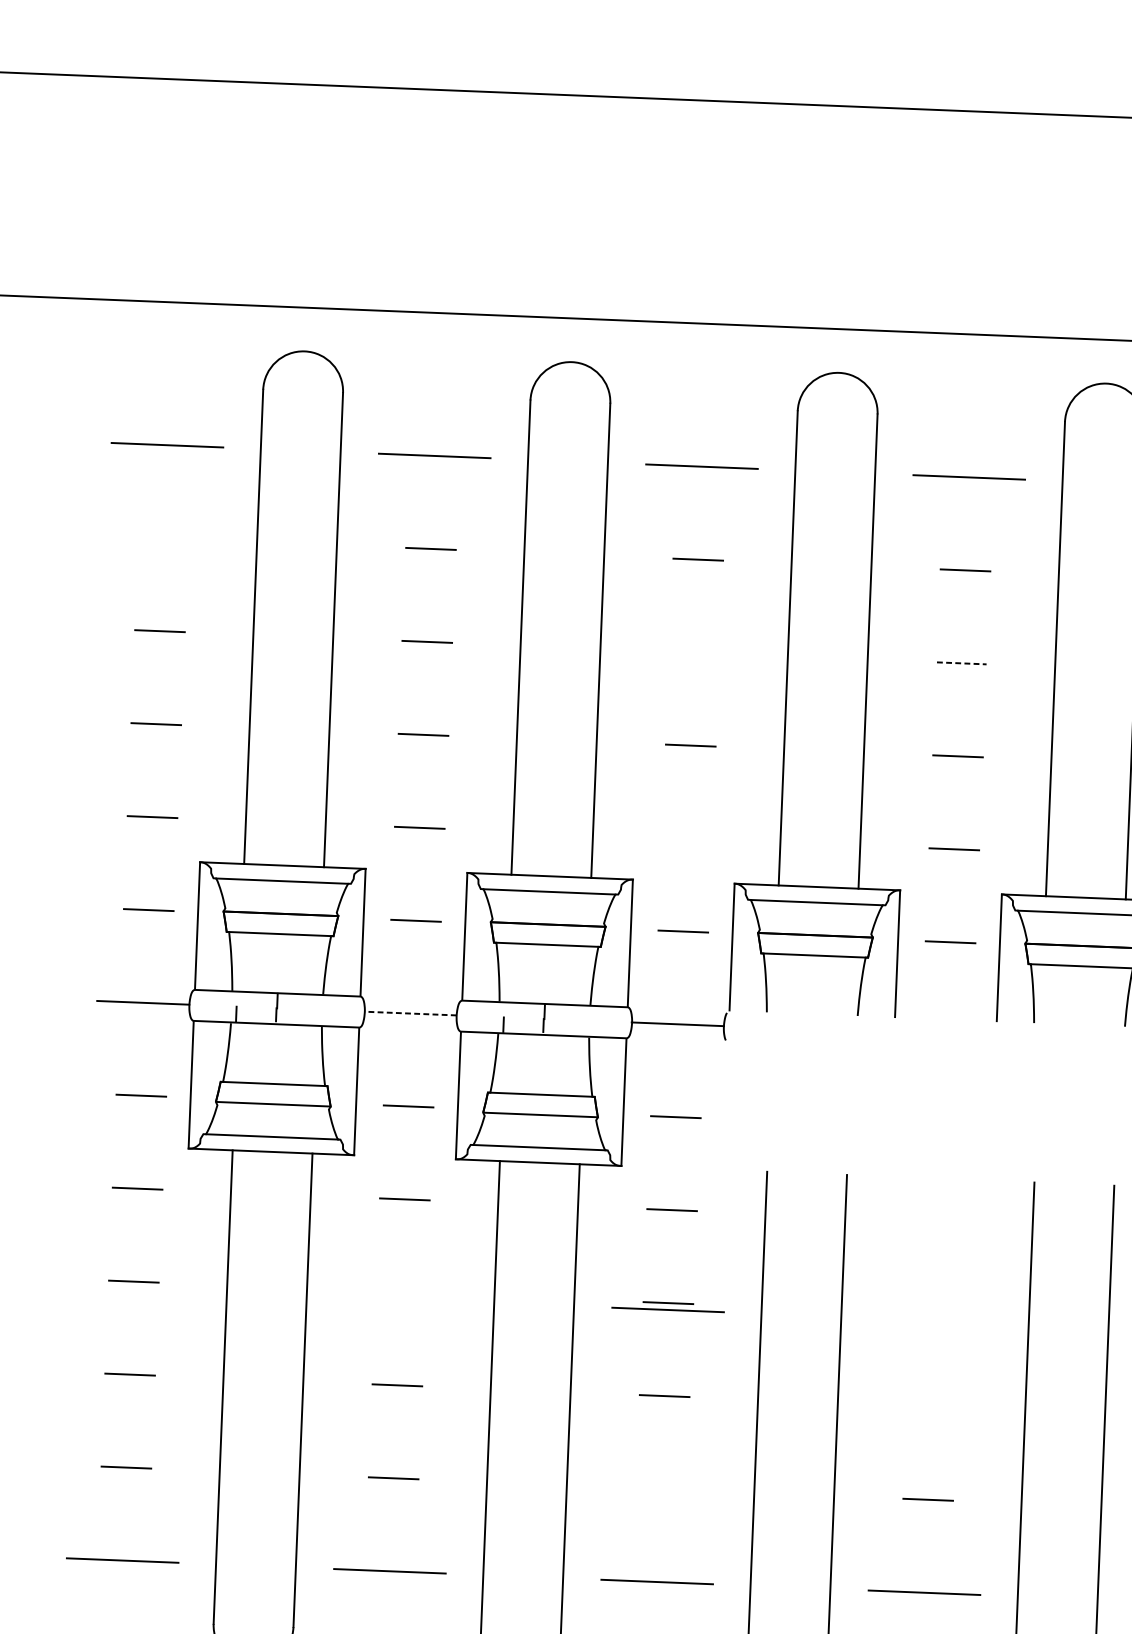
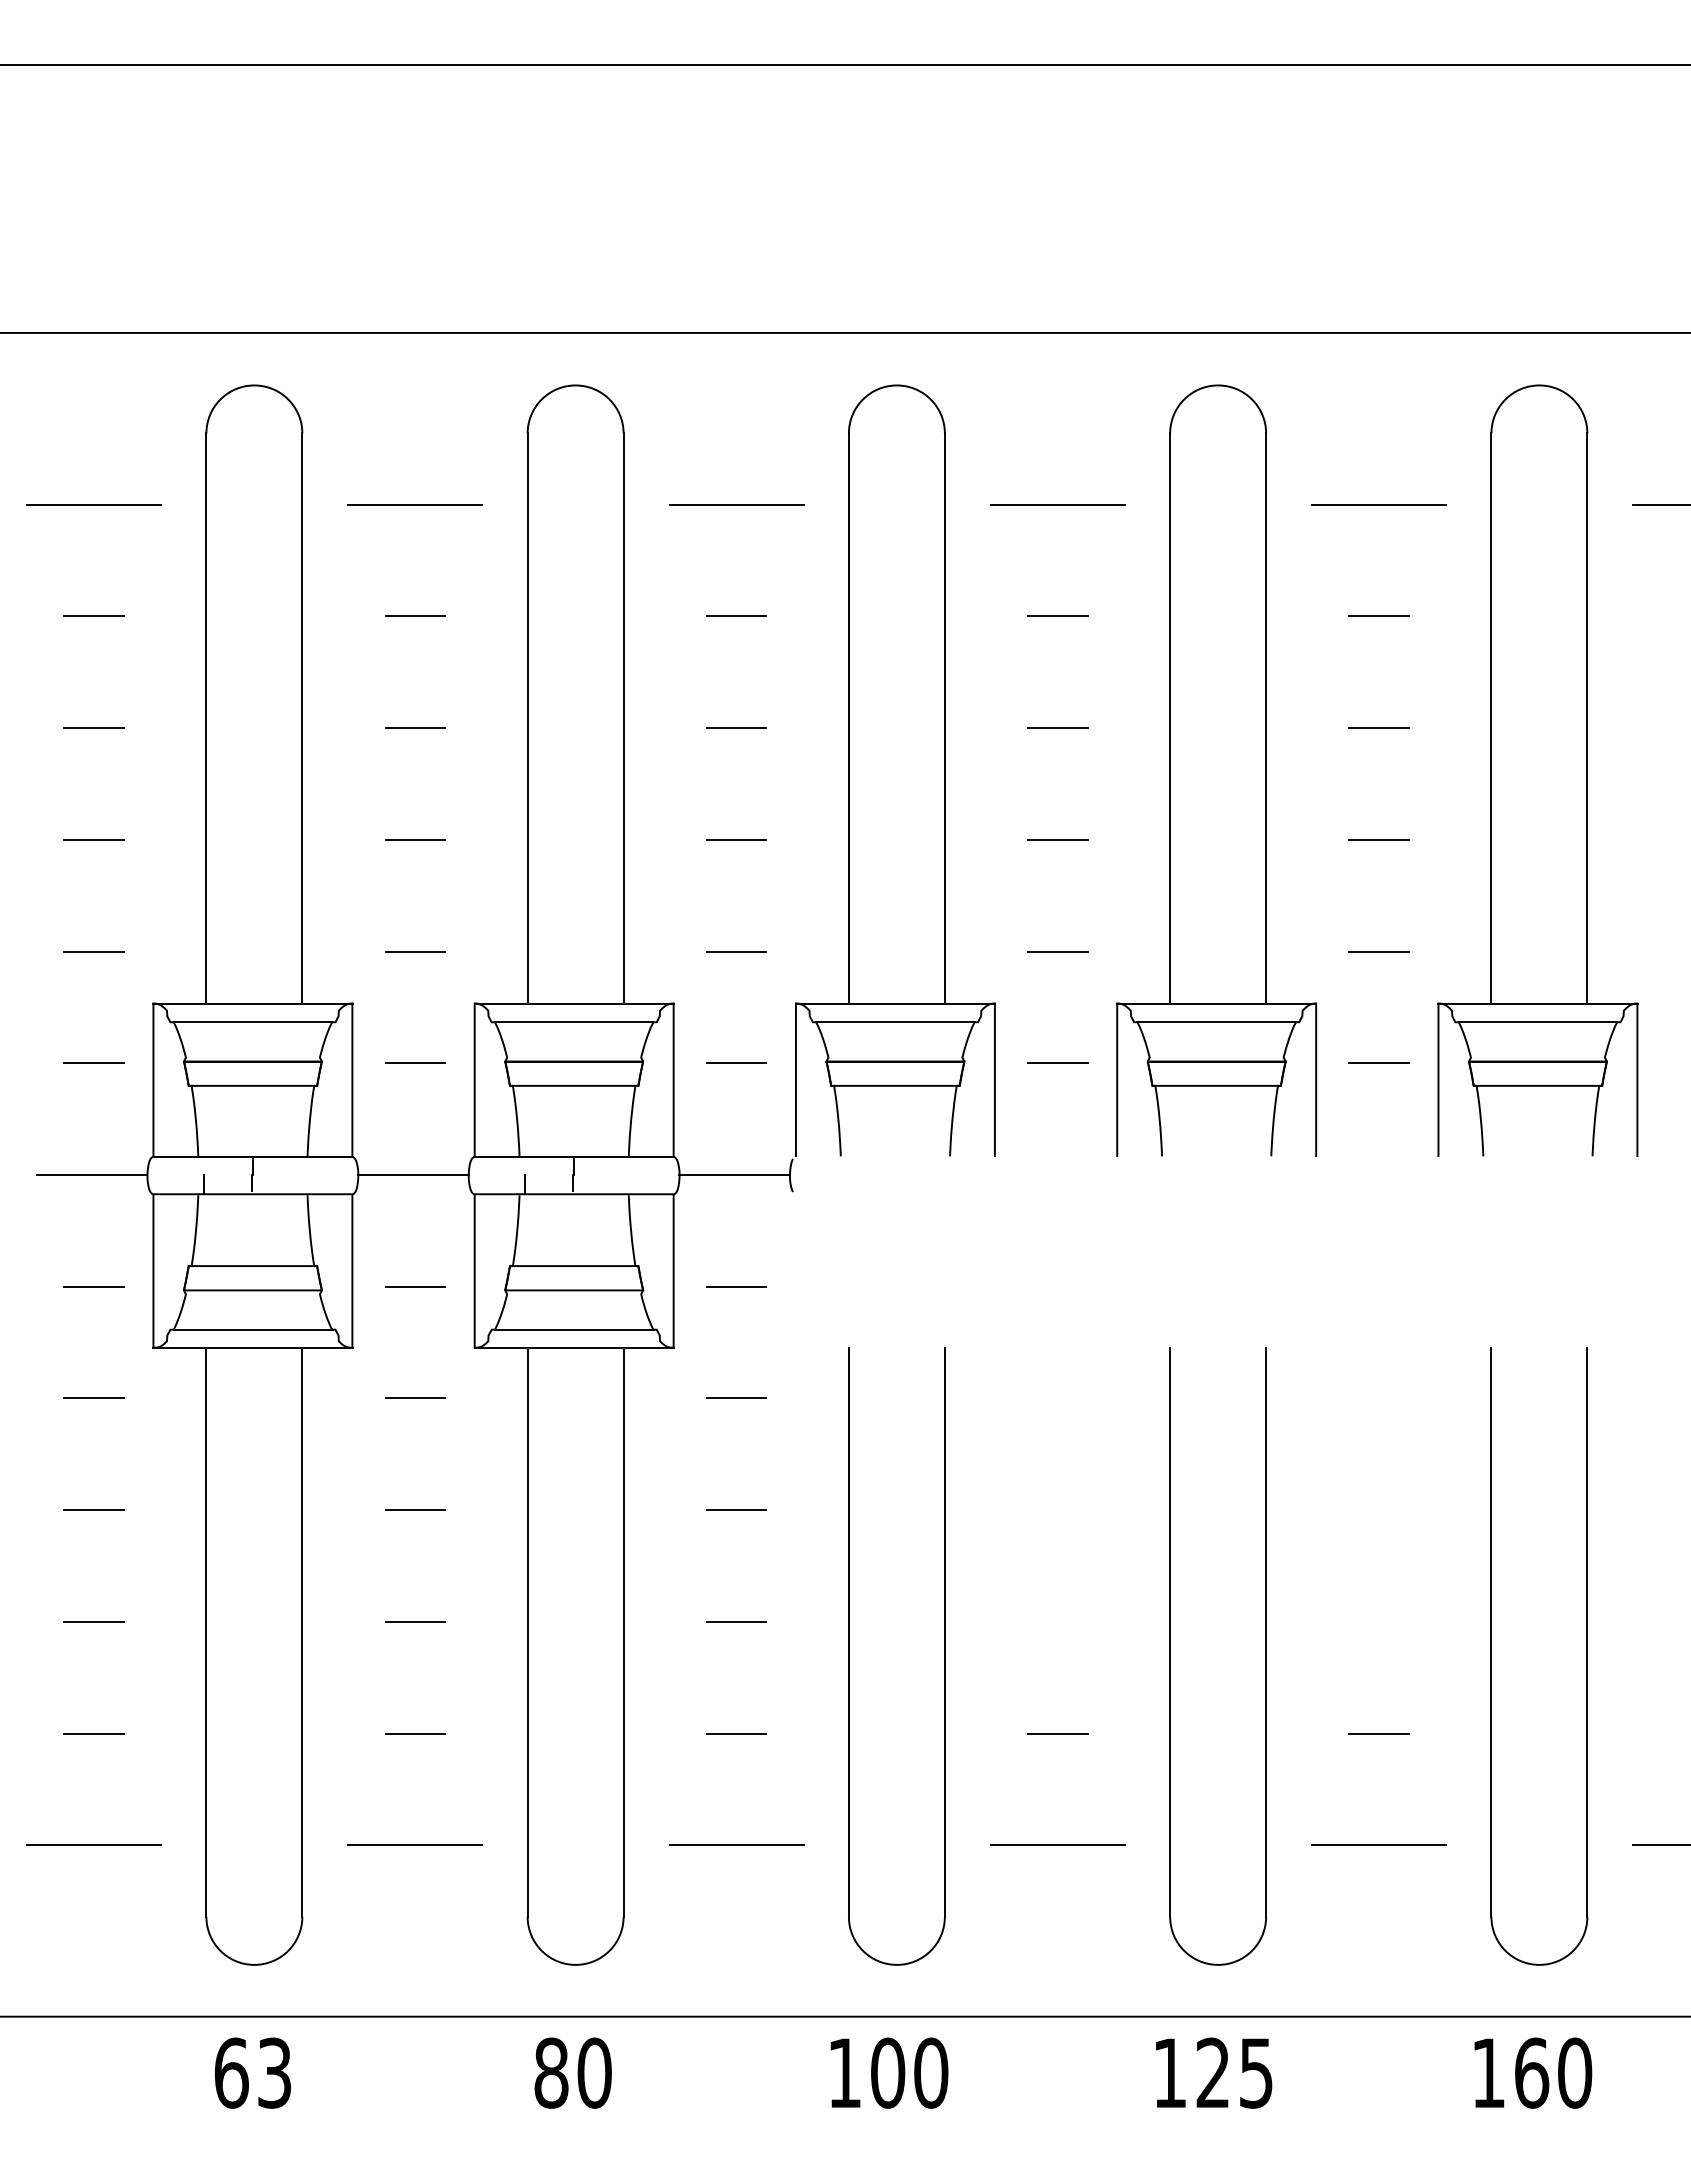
line: (163, 538) -> (93, 616), added
line: (694, 652) -> (736, 728), added
line: (961, 663) -> (1057, 728), dashed -> solid
line: (686, 838) -> (736, 951), added
line: (409, 1013) -> (412, 1174), dashed -> solid
line: (401, 1292) -> (415, 1510), added
line: (668, 1309) -> (736, 1517), removed
line: (660, 1489) -> (736, 1733), added

